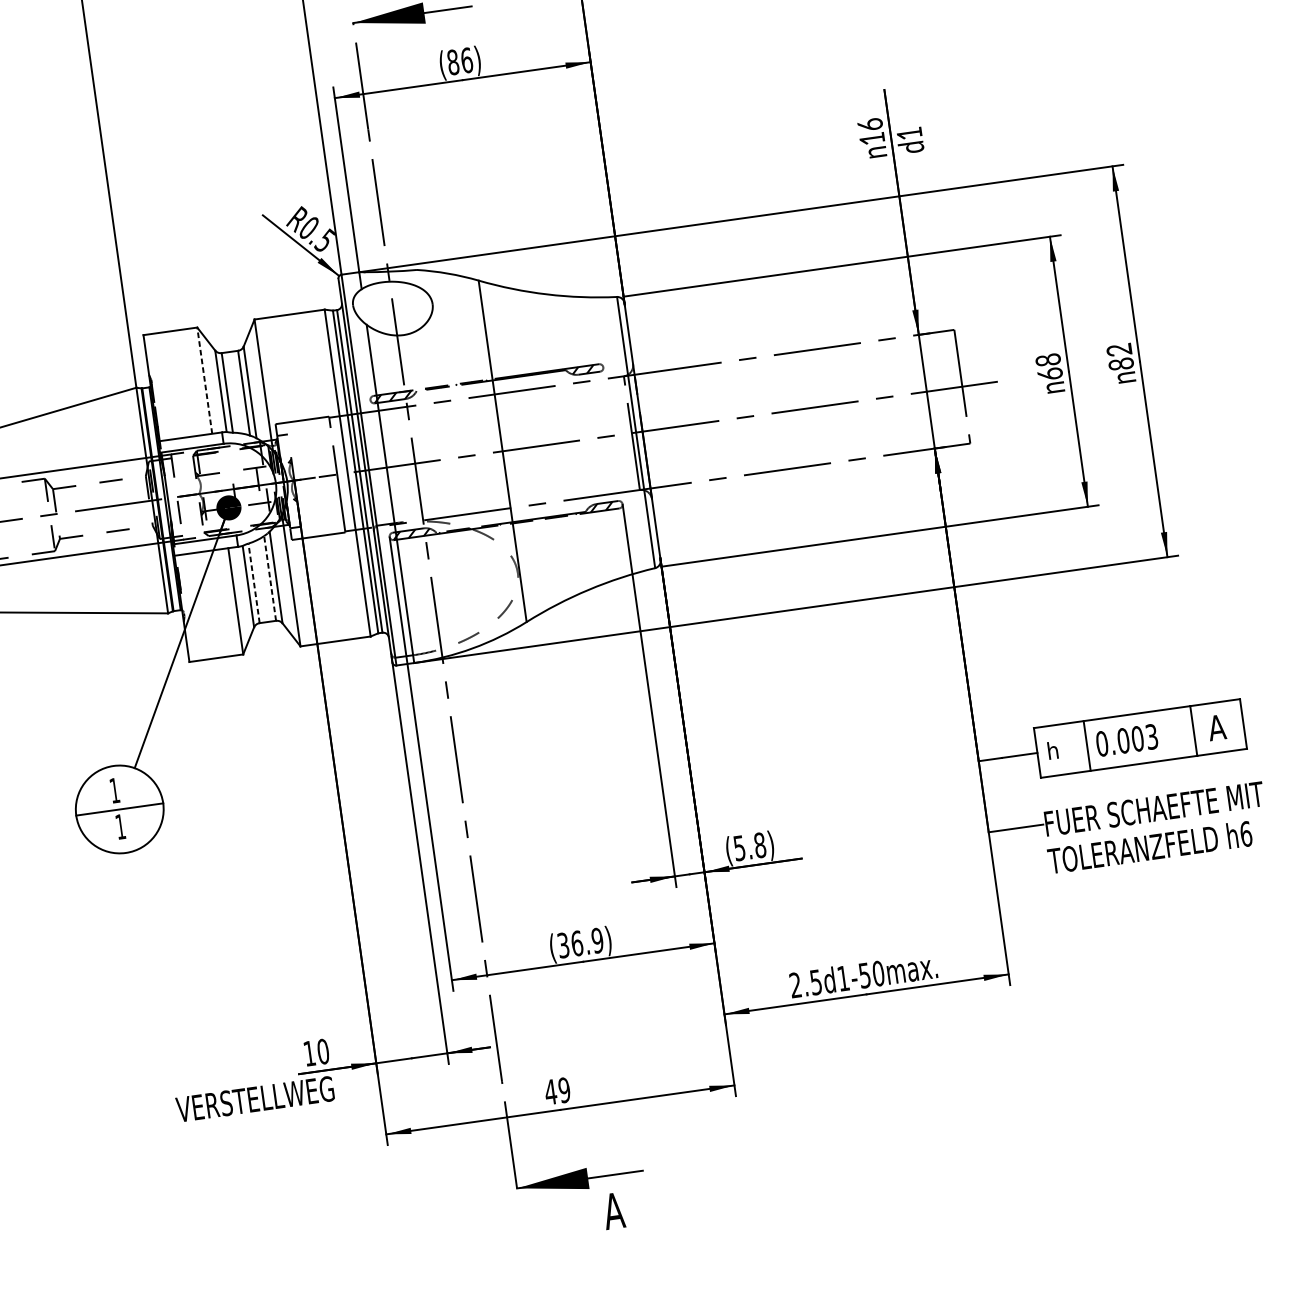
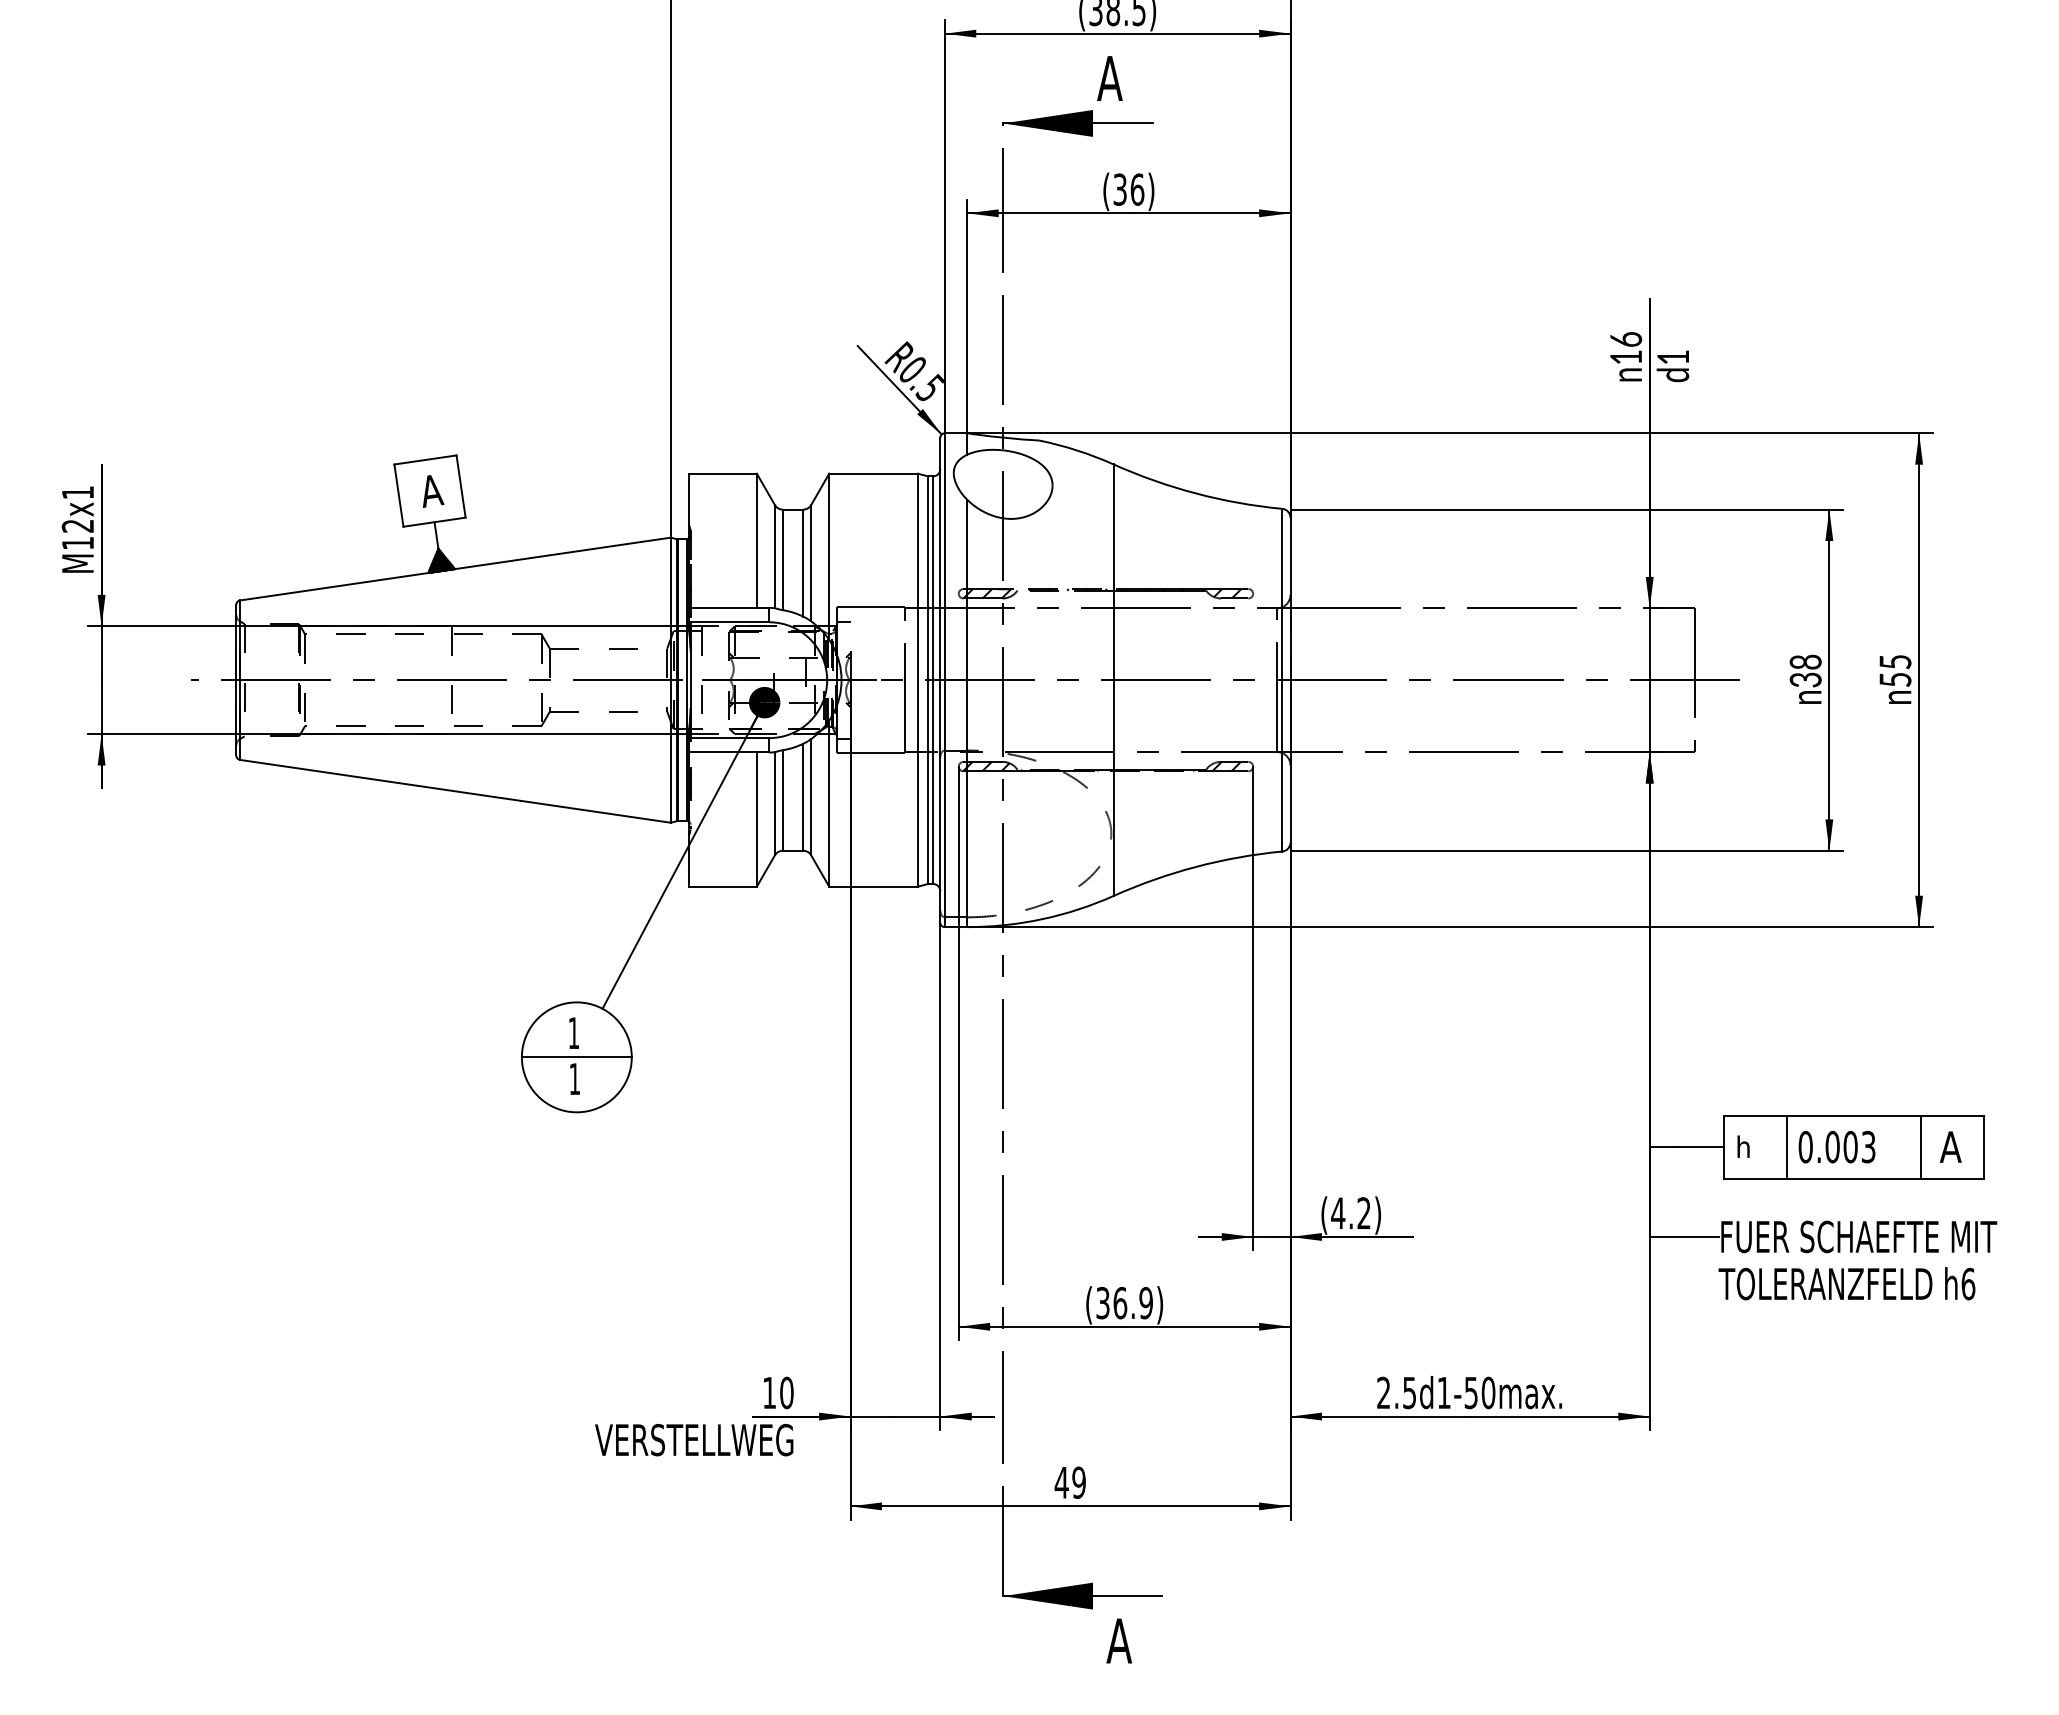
text: (452, 62) -> (1119, 189), (86) -> (36)
text: (1120, 357) -> (1895, 671), 82 -> 55
text: (1050, 373) -> (1805, 679), 68 -> 38
line: (204, 380) -> (756, 540), dashed -> solid
line: (270, 578) -> (803, 797), dashed -> solid
line: (253, 583) -> (782, 800), dashed -> solid
text: (749, 847) -> (1350, 1213), (5.8) -> (4.2)

